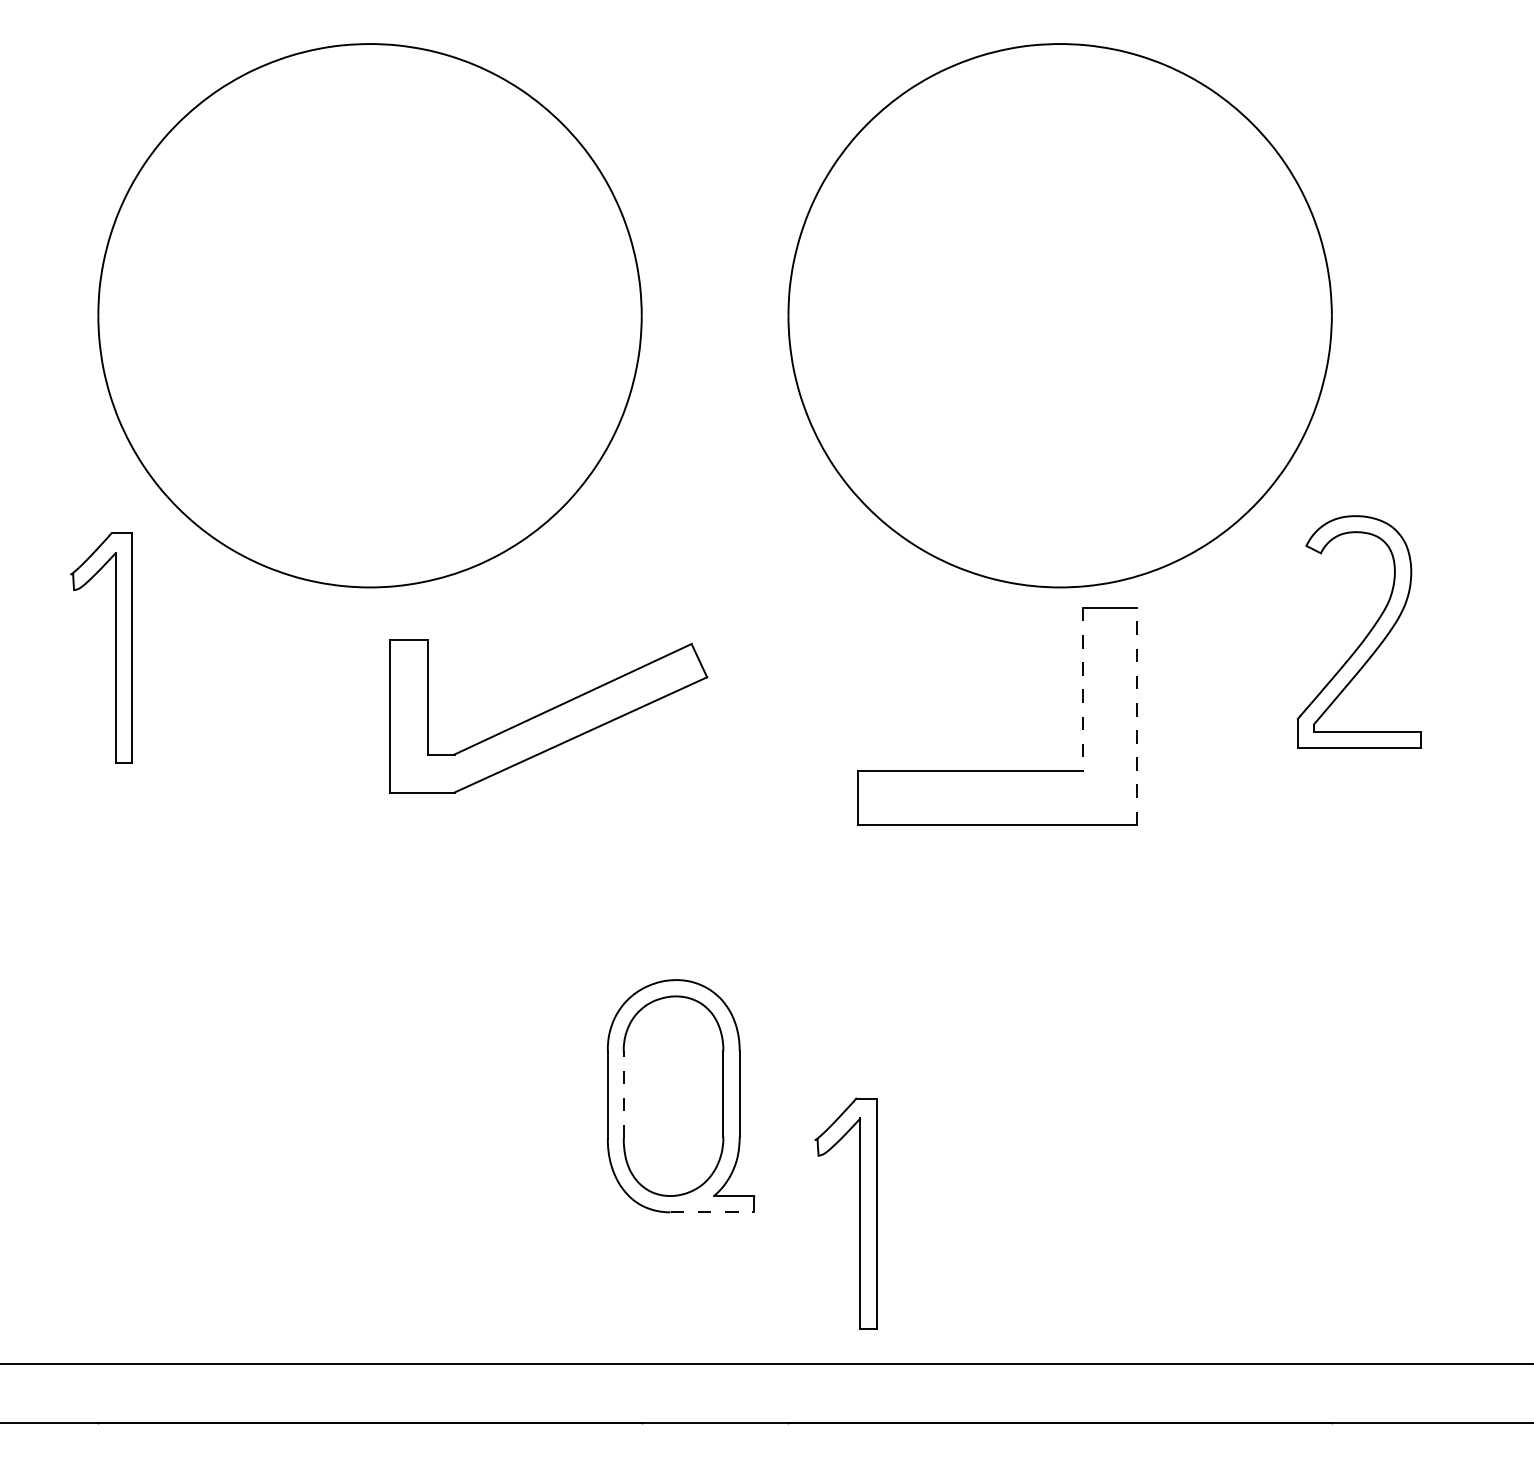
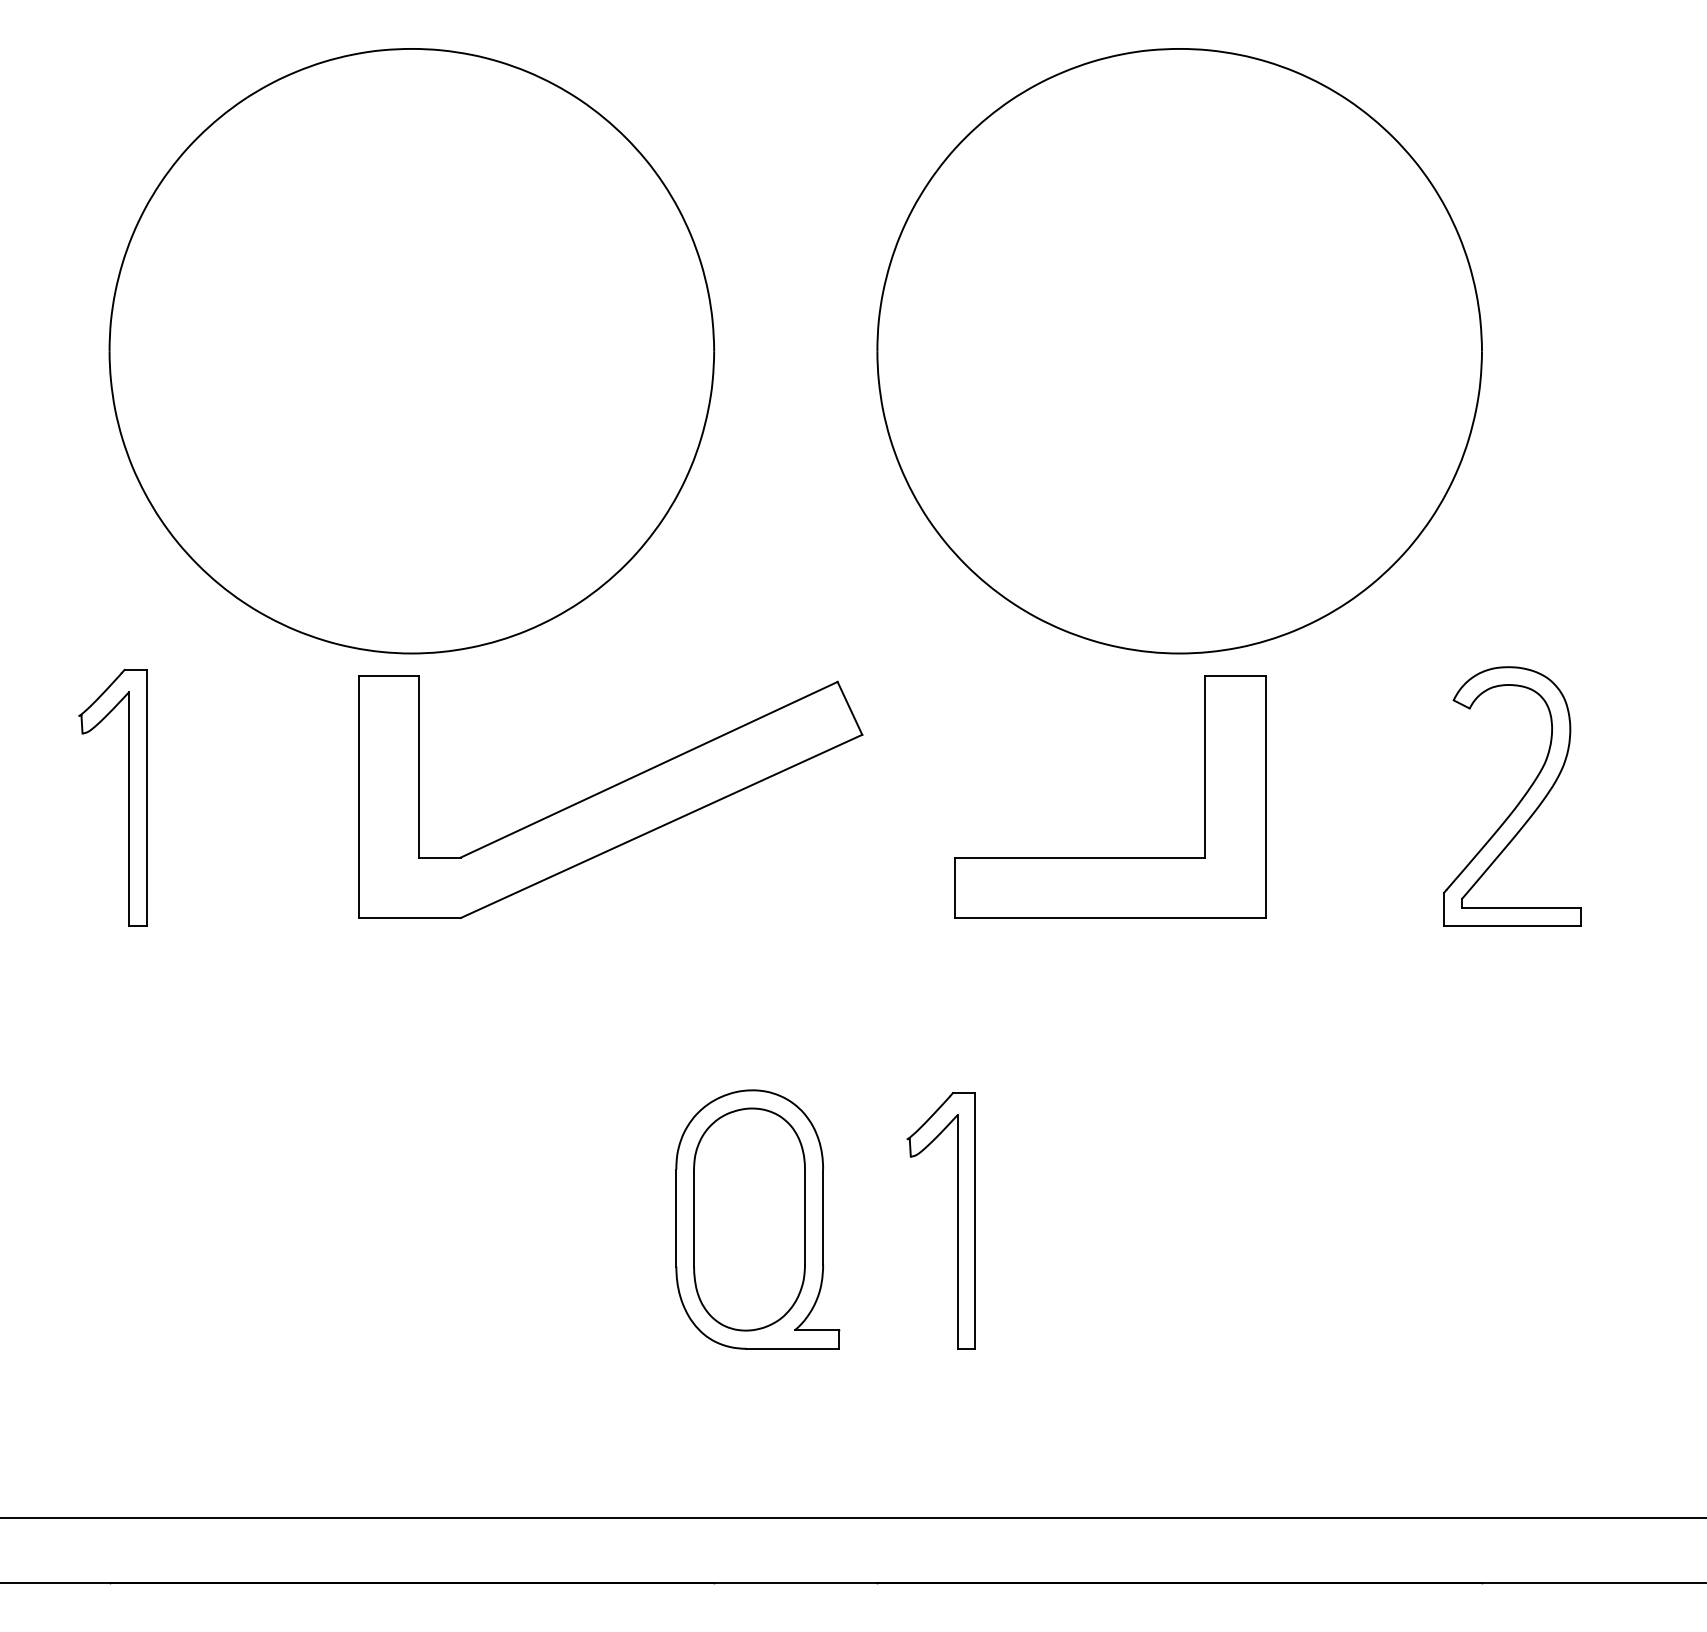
part: (1364, 637) -> (1518, 802), moved
part: (115, 647) -> (128, 797), moved
line: (1083, 689) -> (1205, 766), dashed -> solid
part: (548, 715) -> (610, 796), size x1.43
line: (1137, 716) -> (1265, 797), dashed -> solid
line: (624, 1095) -> (694, 1218), dashed -> solid
line: (713, 1212) -> (793, 1348), dashed -> solid
part: (860, 1213) -> (957, 1220), moved

